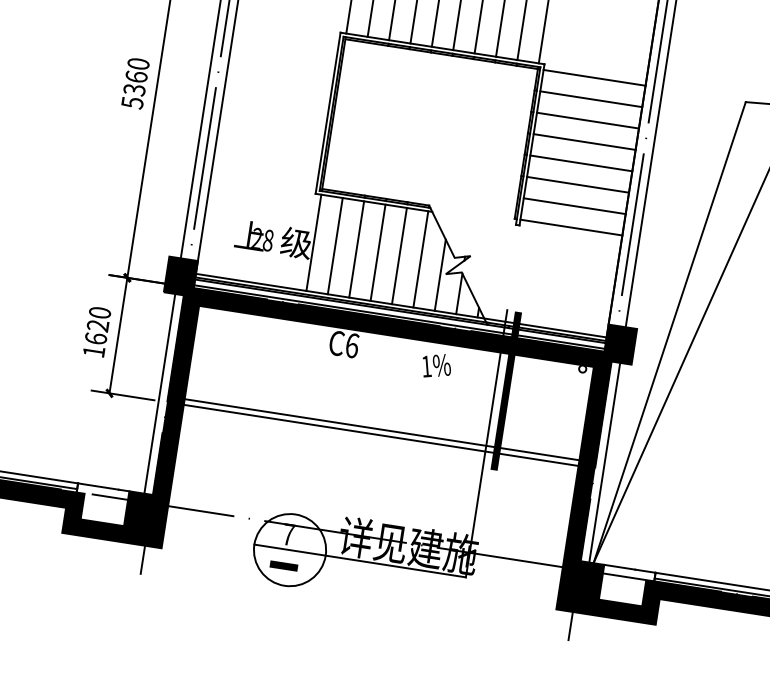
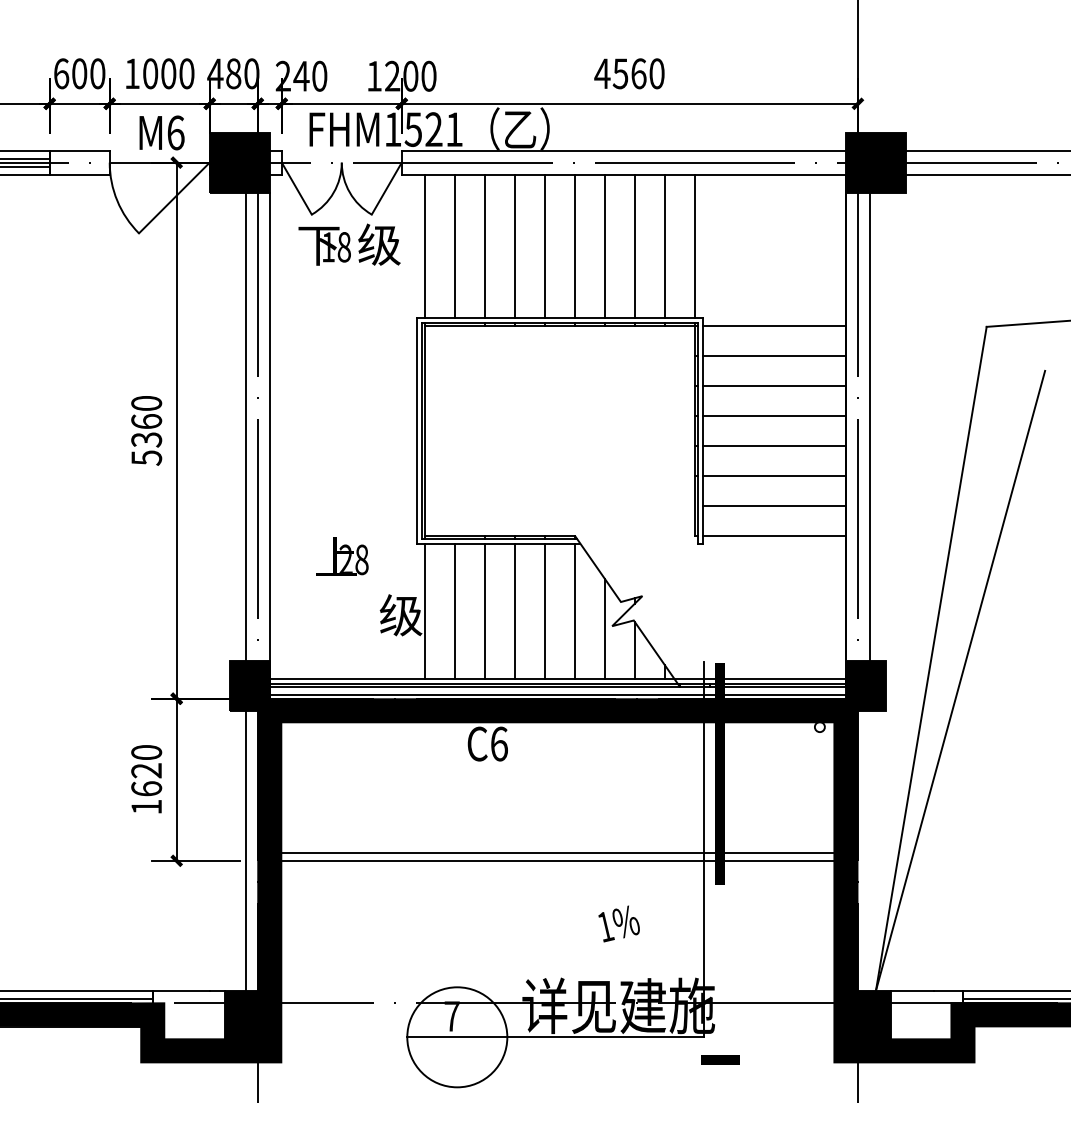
text: (254, 236) -> (342, 556), moved
text: (436, 365) -> (618, 923), moved
line: (604, 462) -> (869, 850), removed
line: (284, 565) -> (720, 1059), moved

